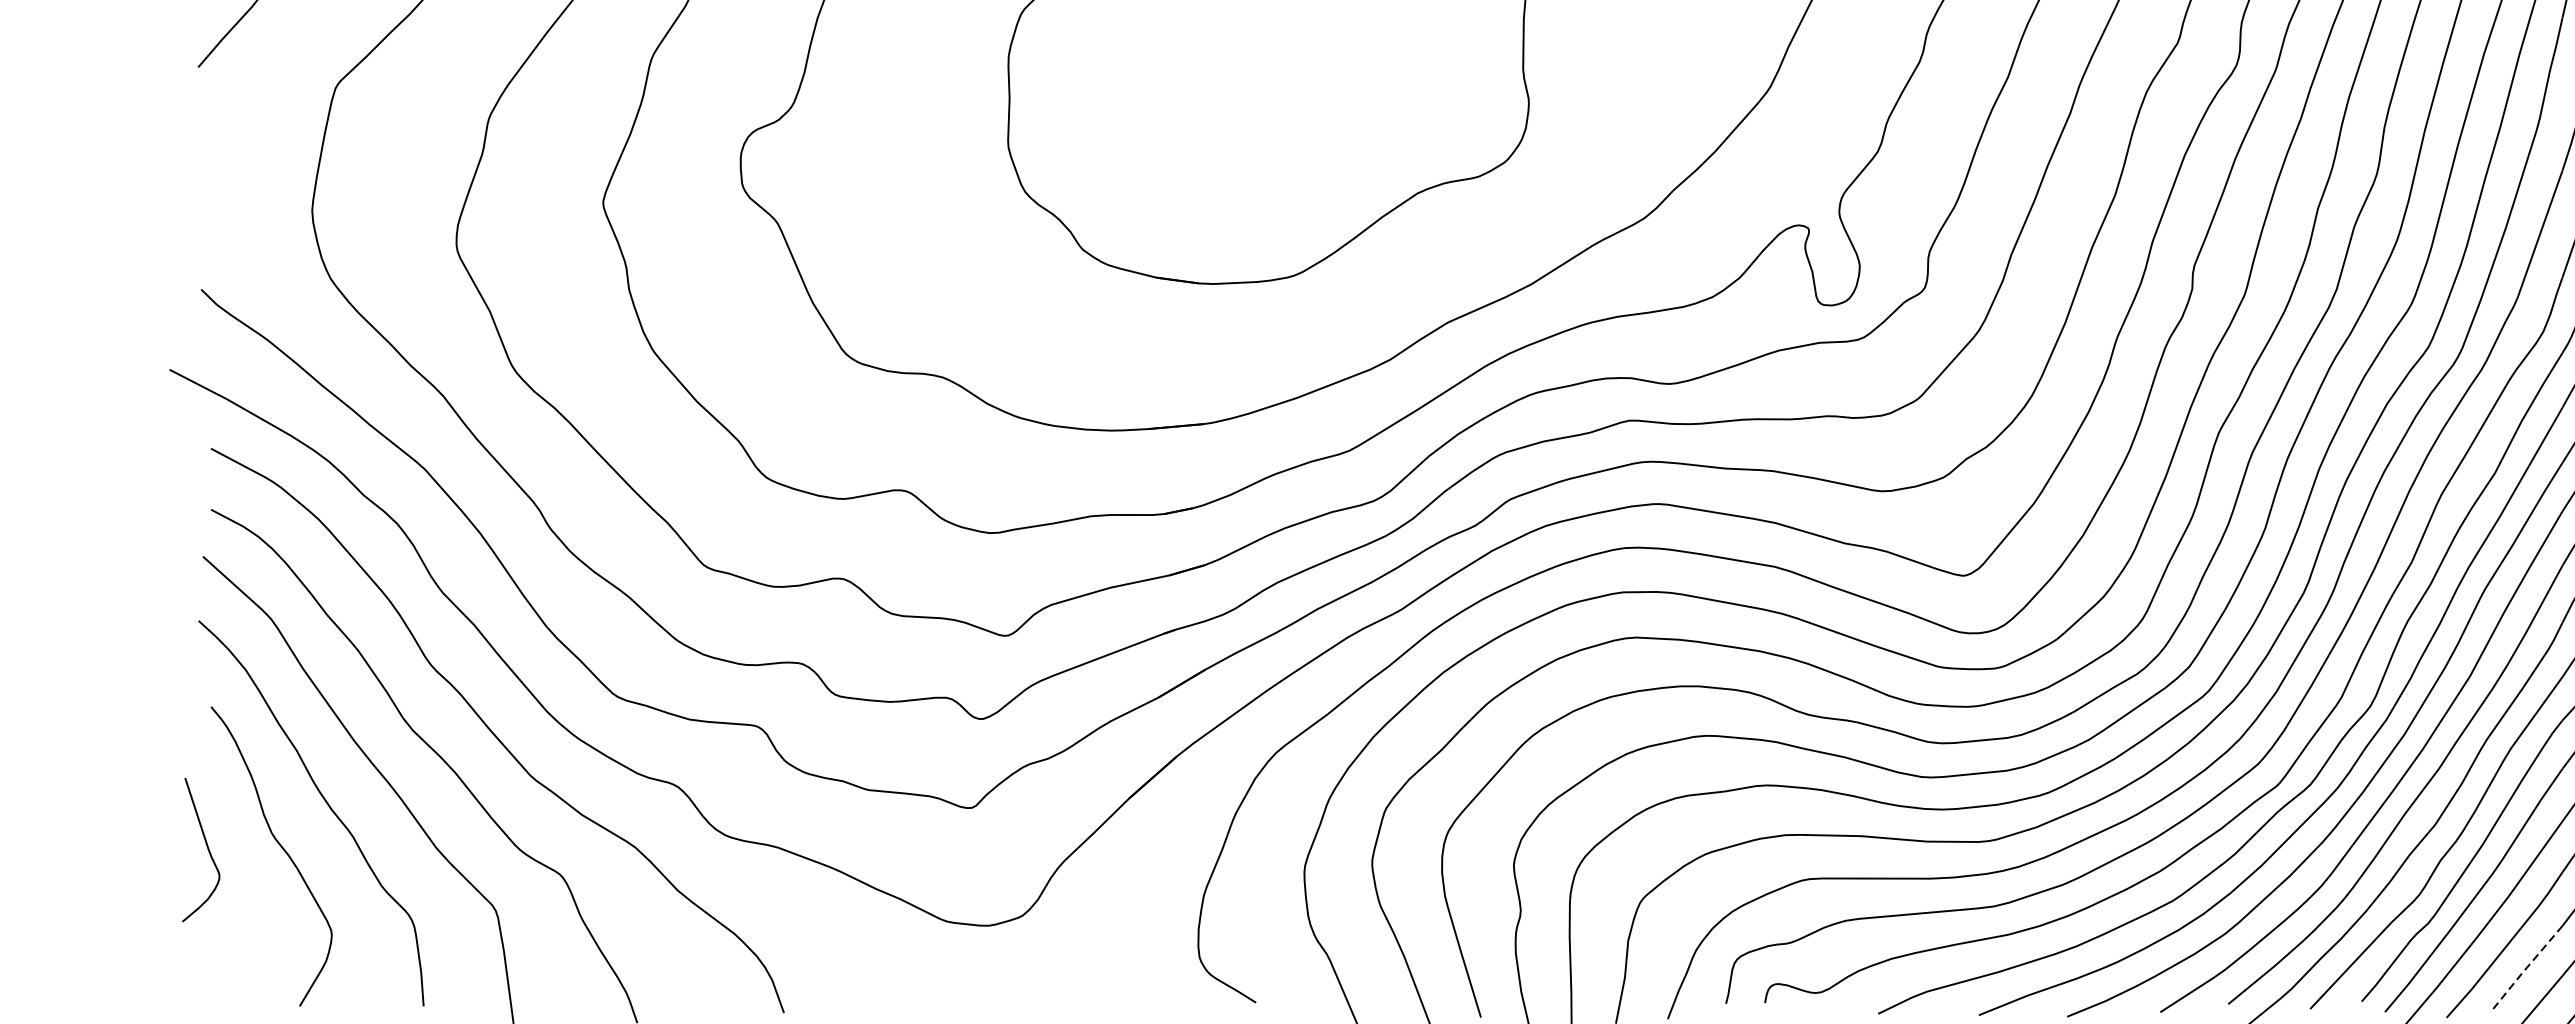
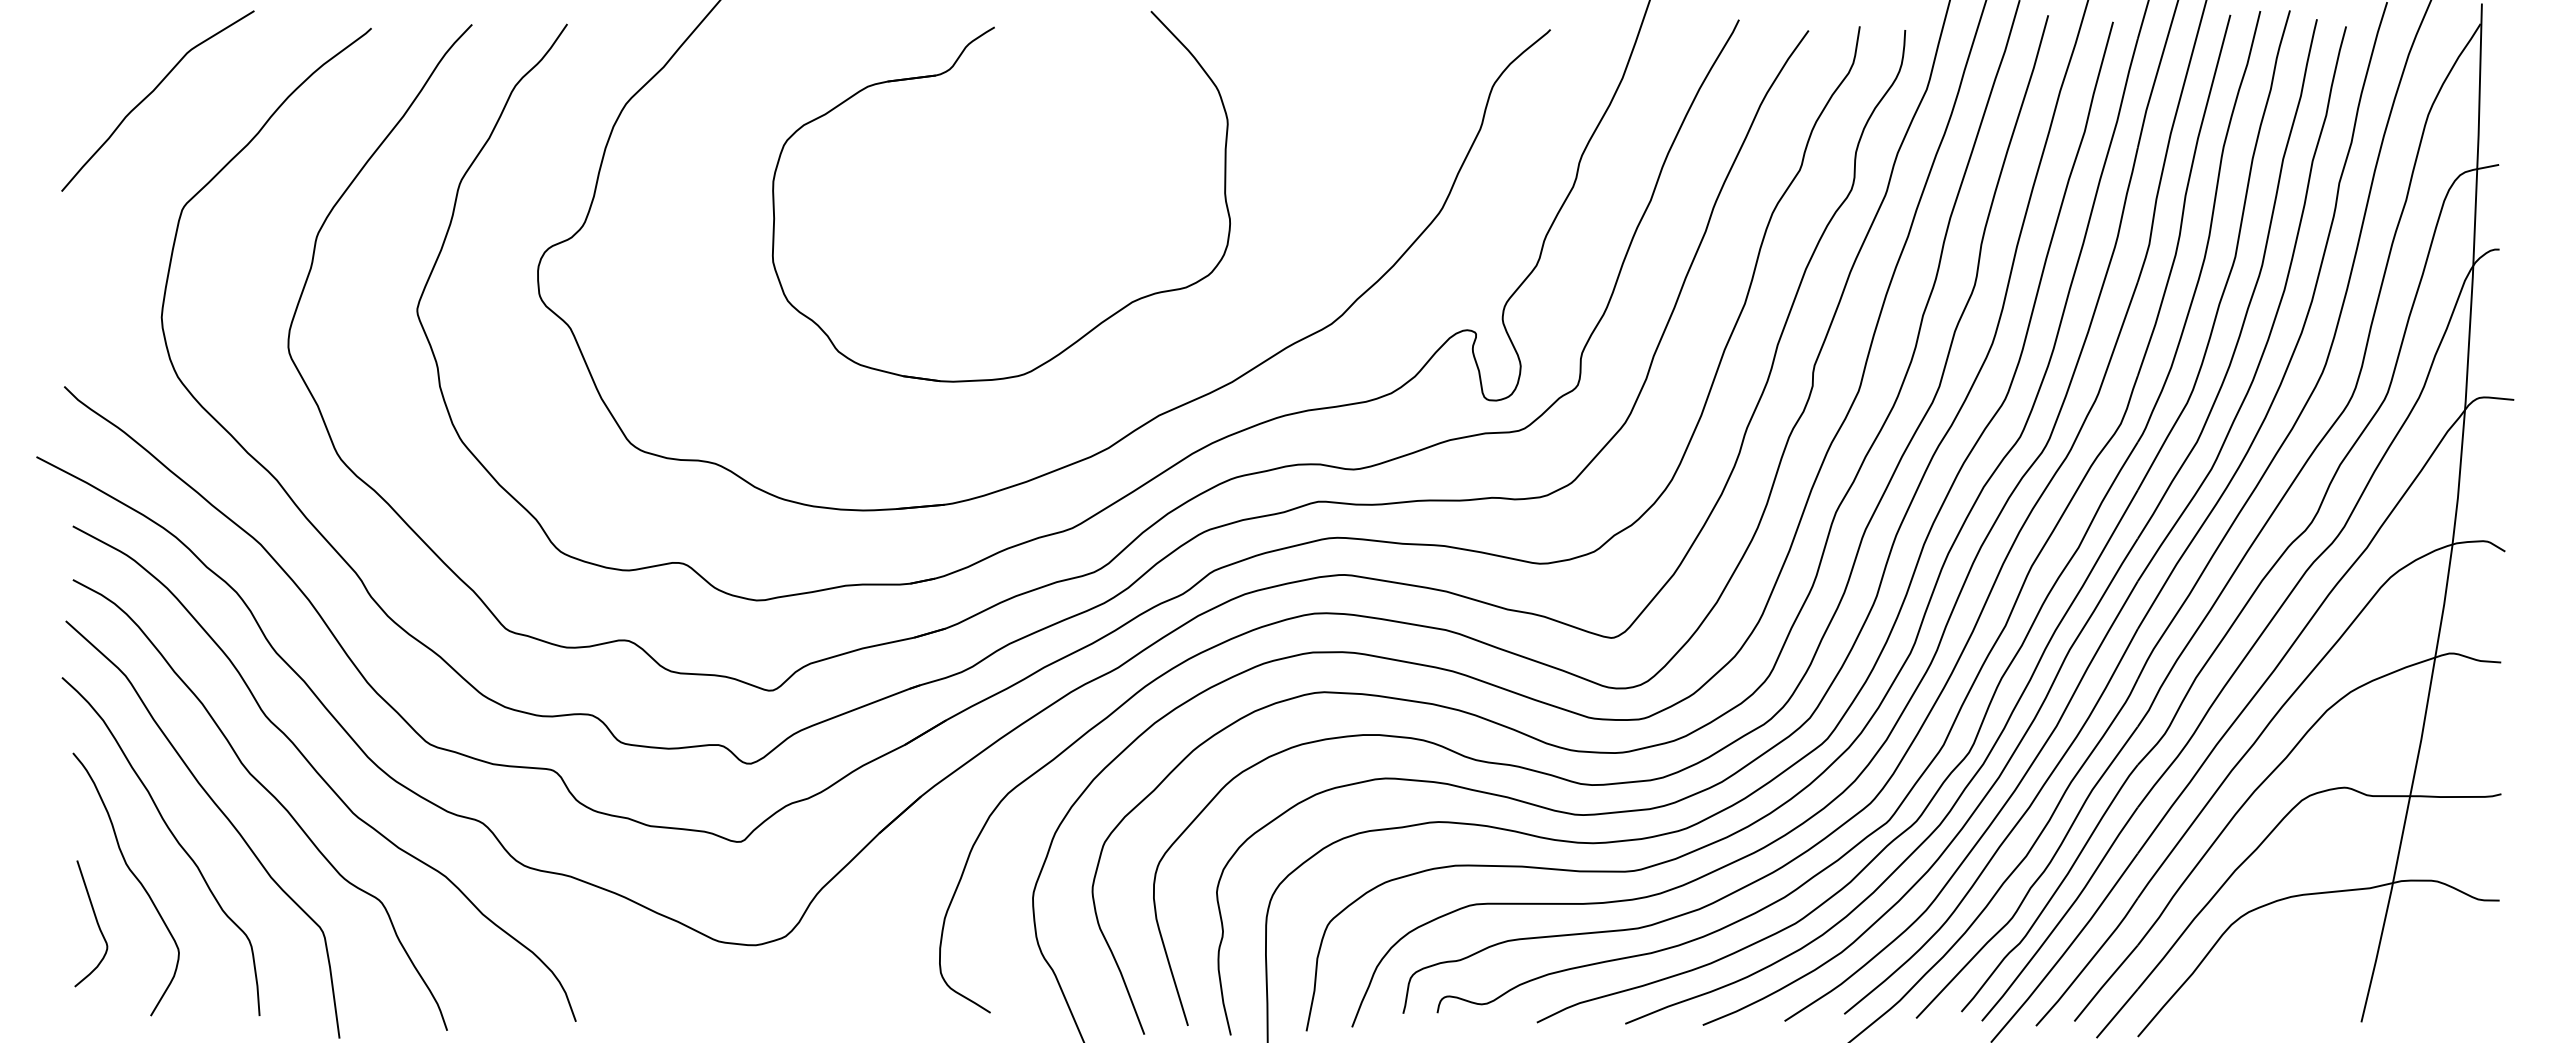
curve: (206, 846) -> (95, 920), moved
line: (2524, 969) -> (2104, 983), dashed -> solid

